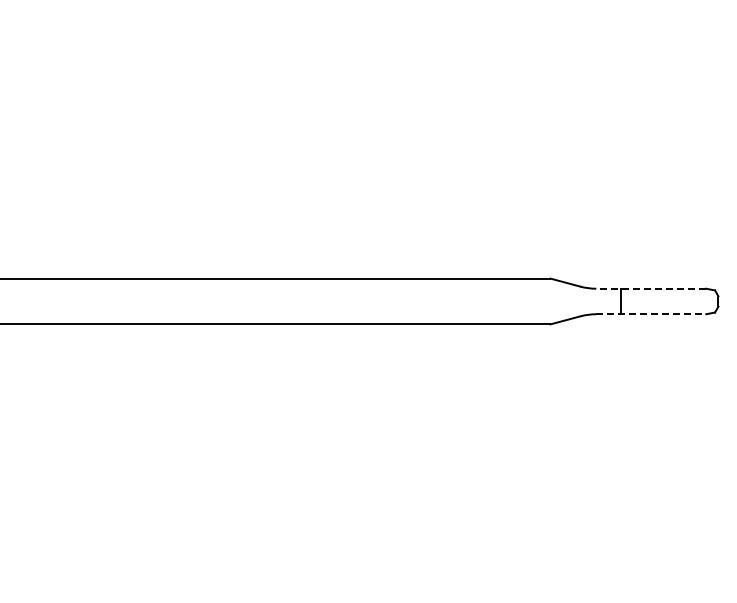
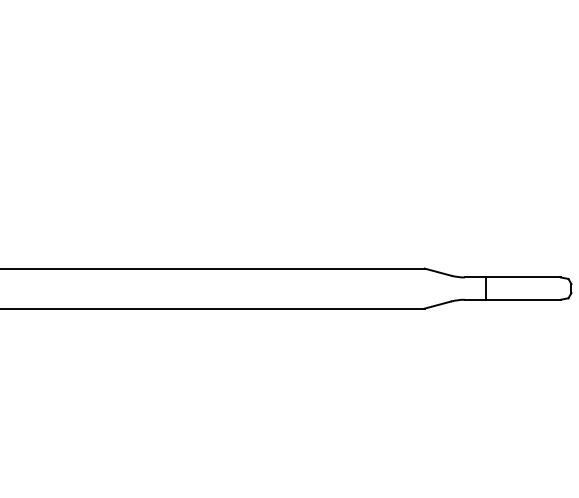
line: (651, 288) -> (512, 277), dashed -> solid
line: (651, 314) -> (512, 299), dashed -> solid

